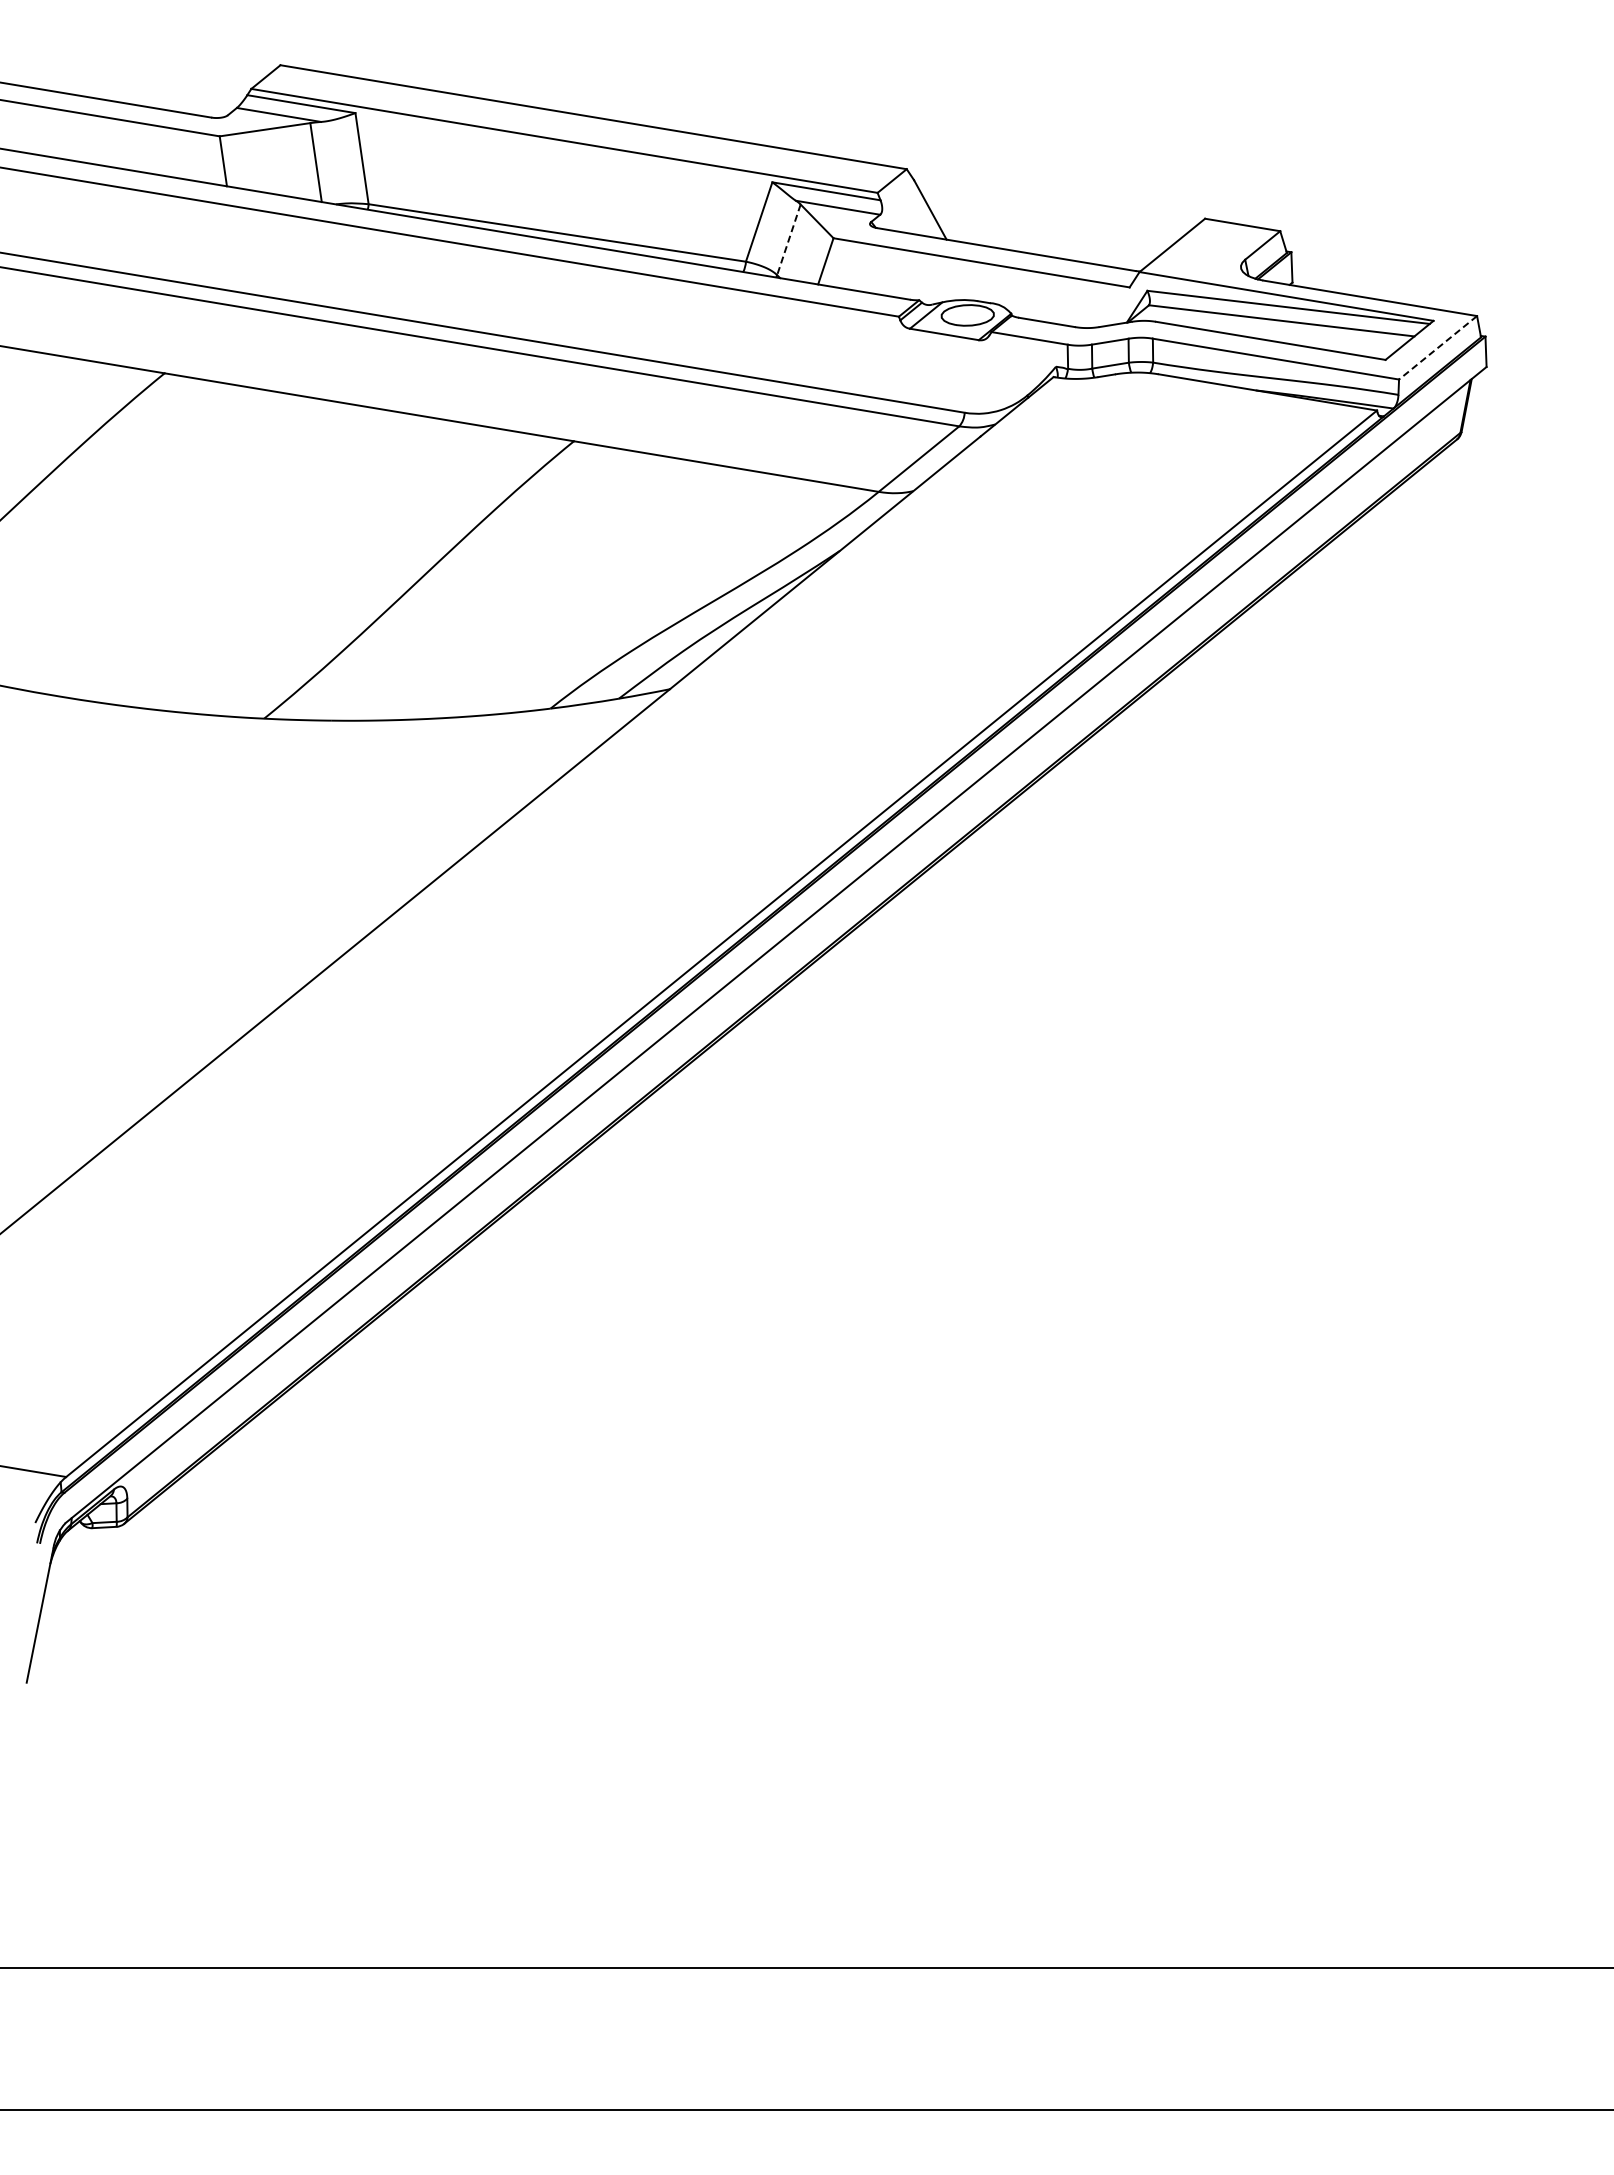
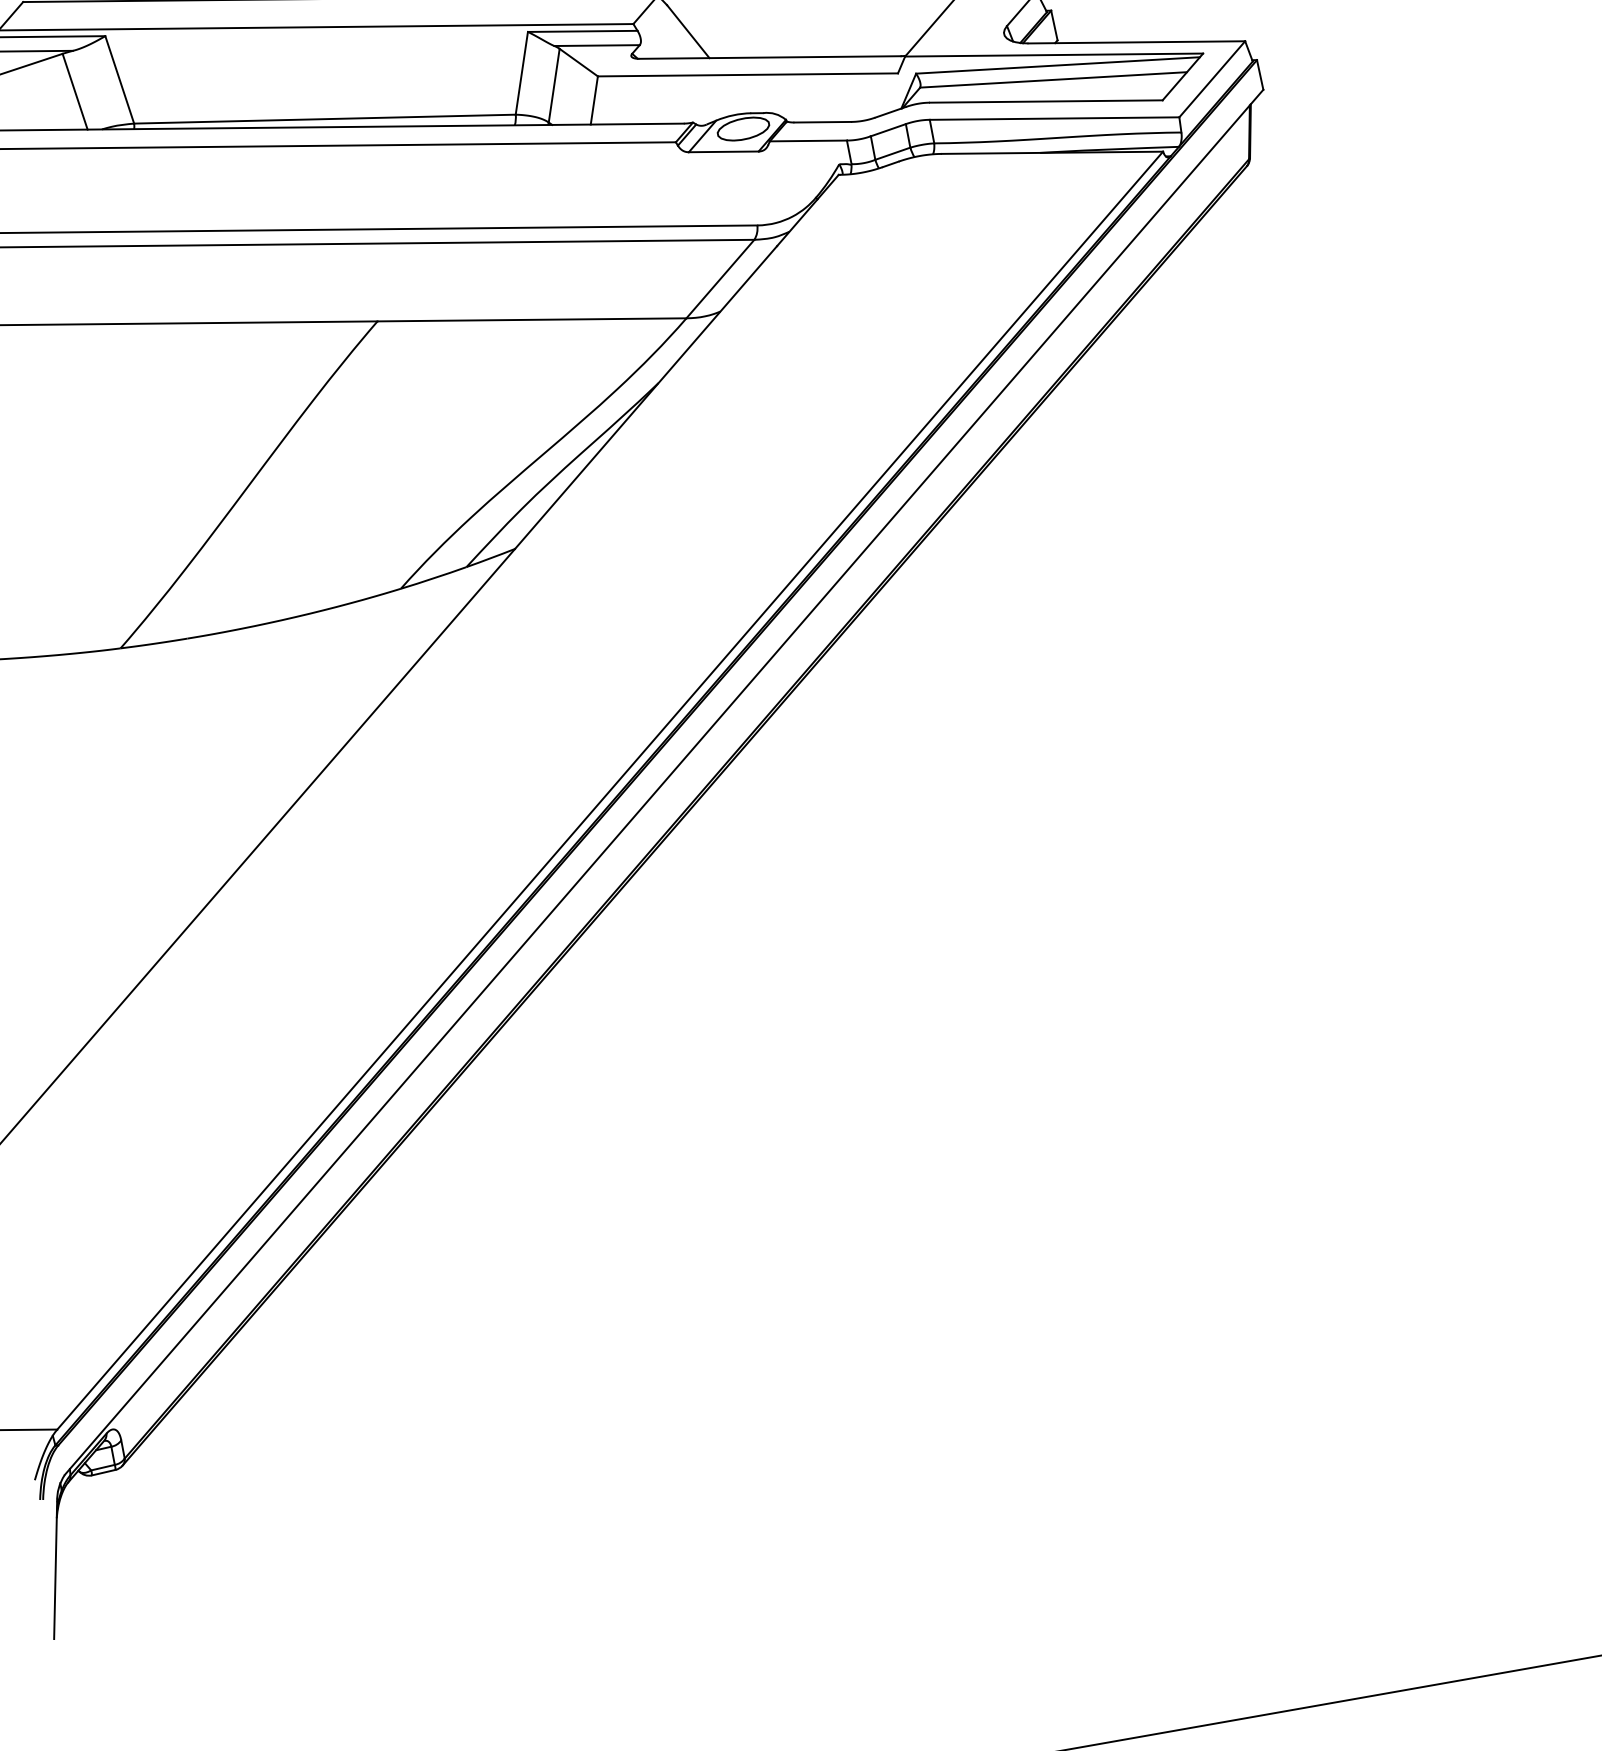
line: (788, 240) -> (553, 86), dashed -> solid
line: (1437, 348) -> (1211, 80), dashed -> solid

